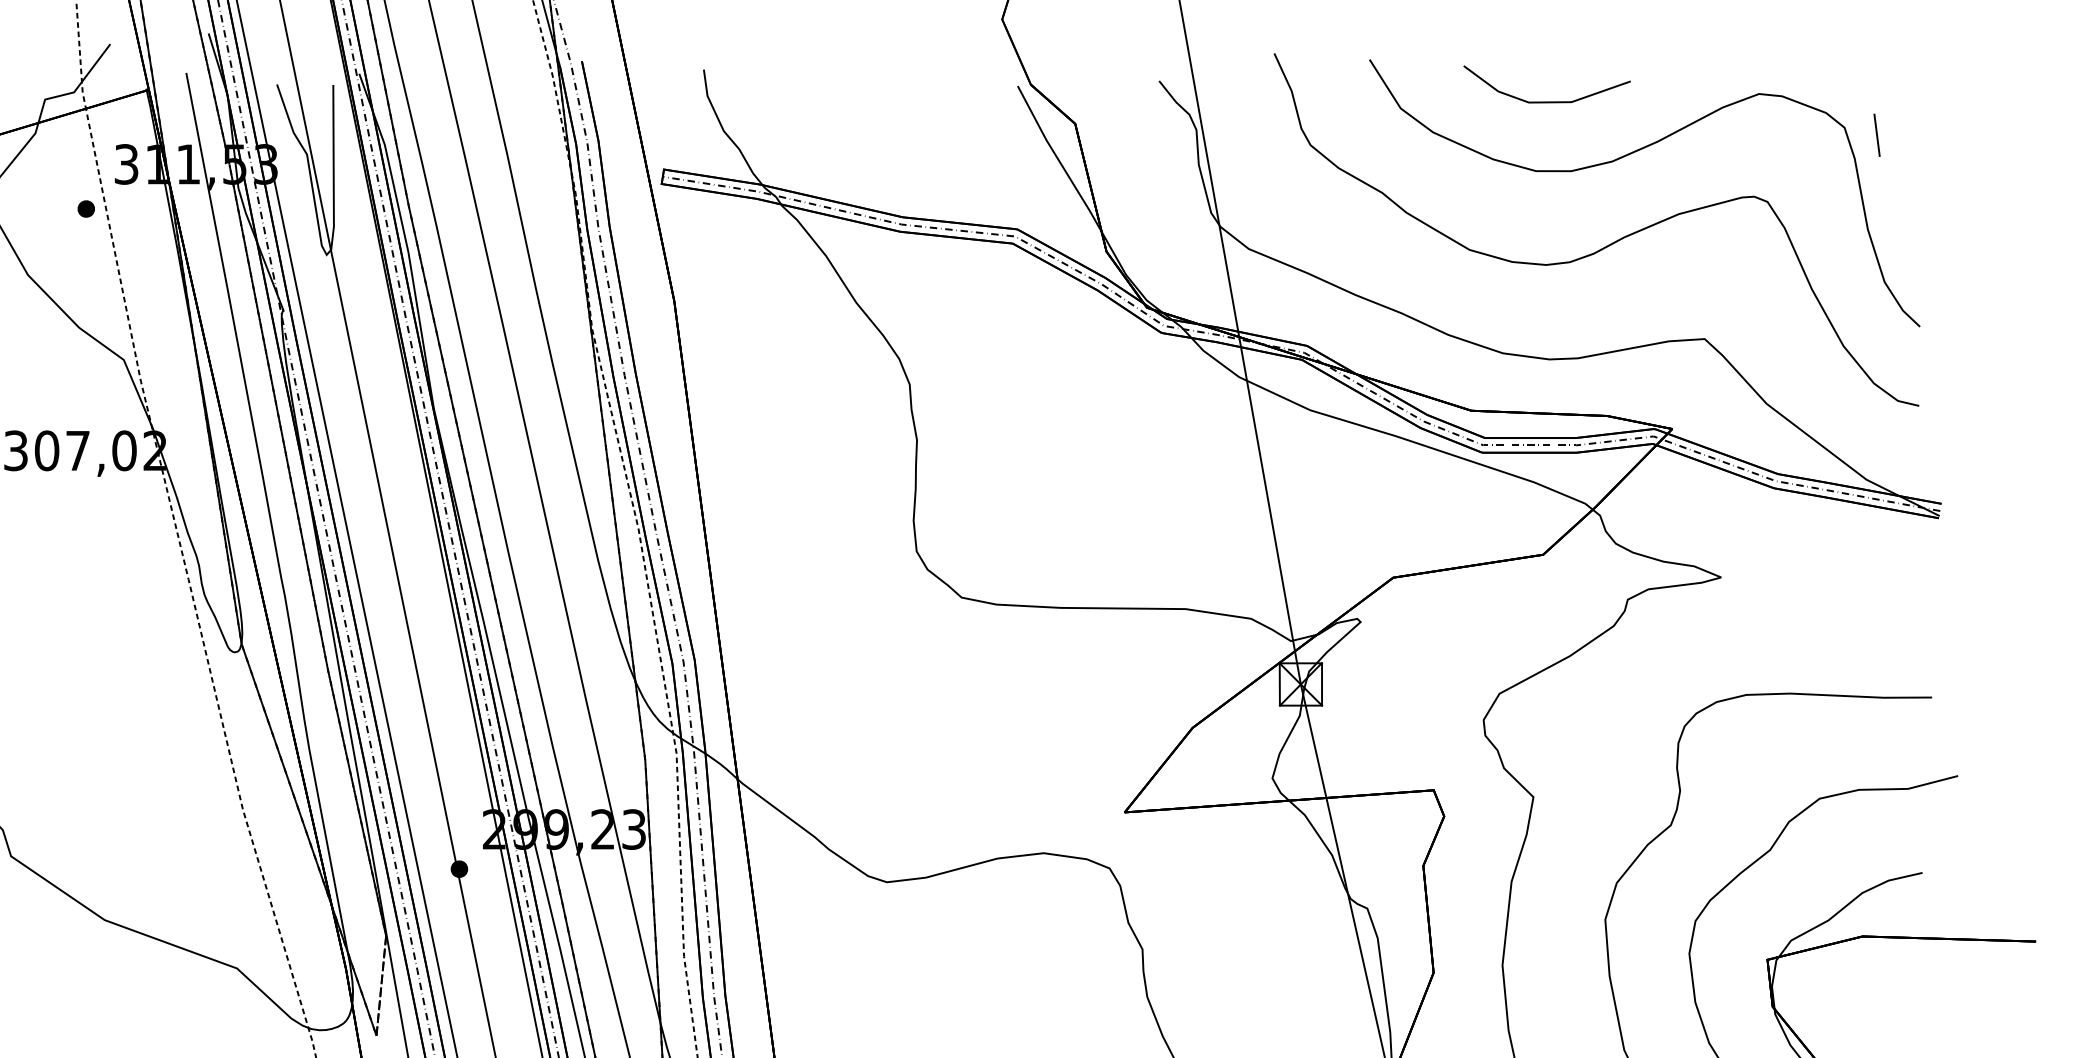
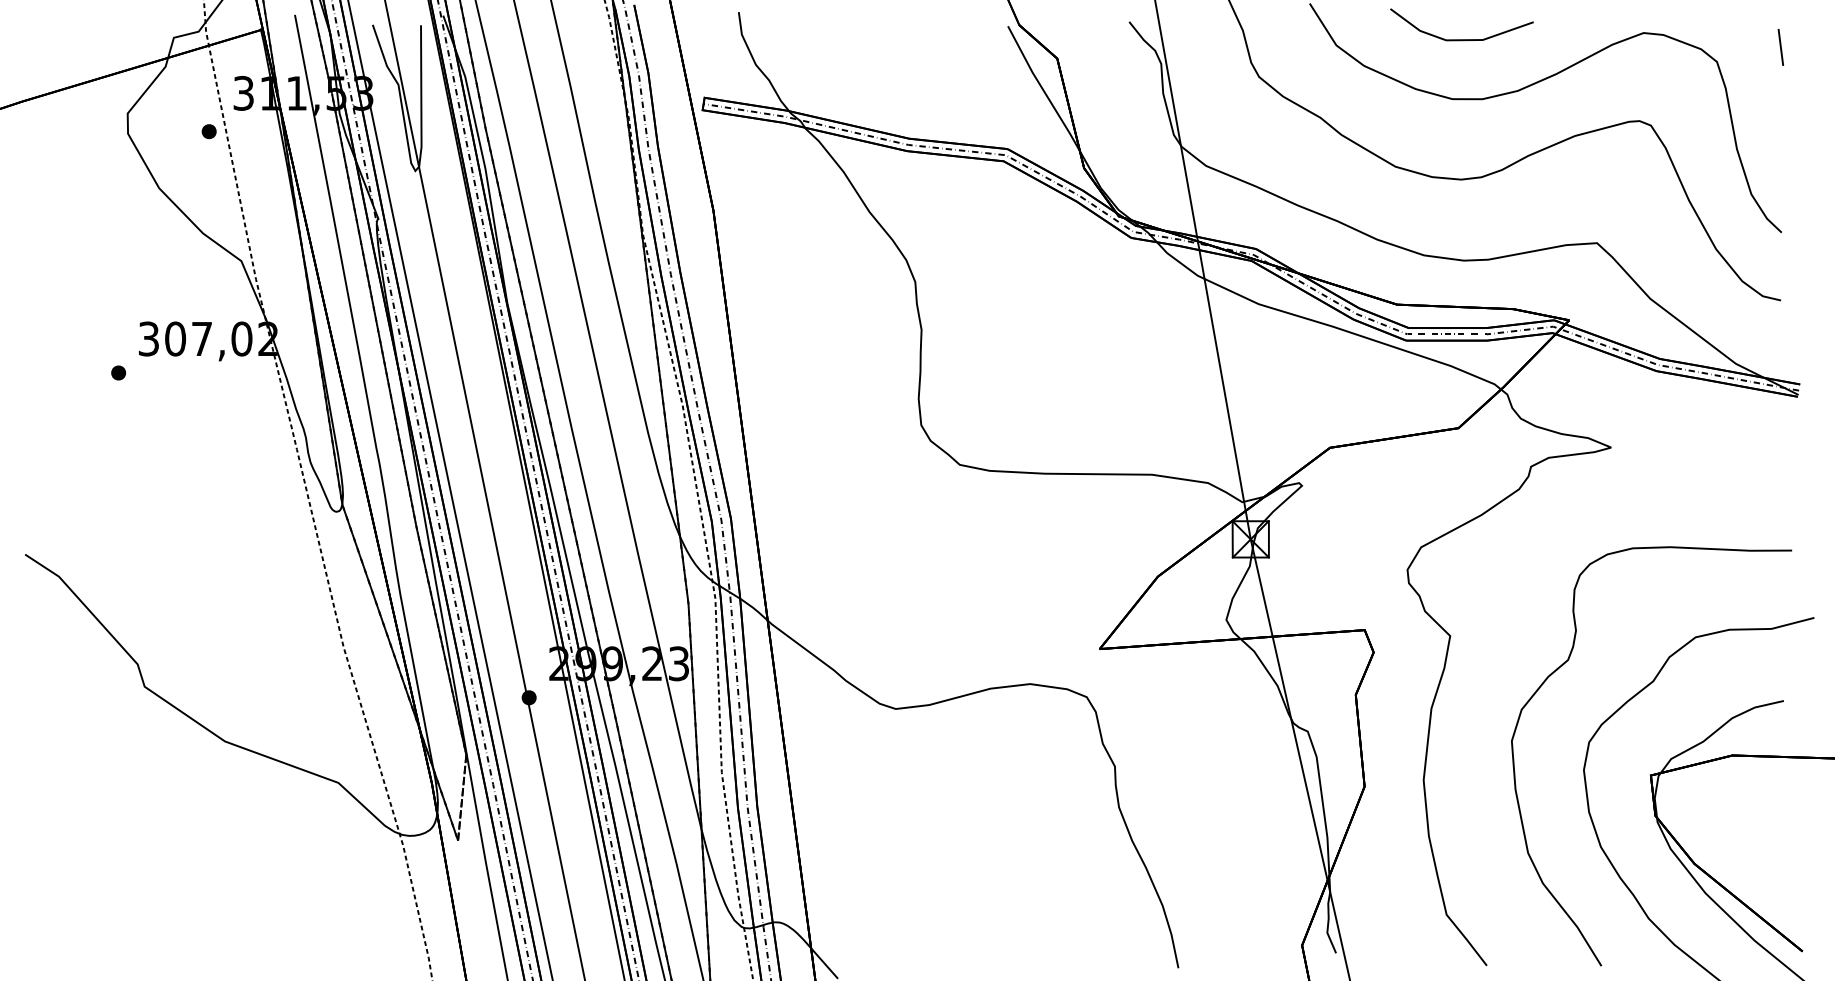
line: (1876, 135) -> (1780, 47), moved

